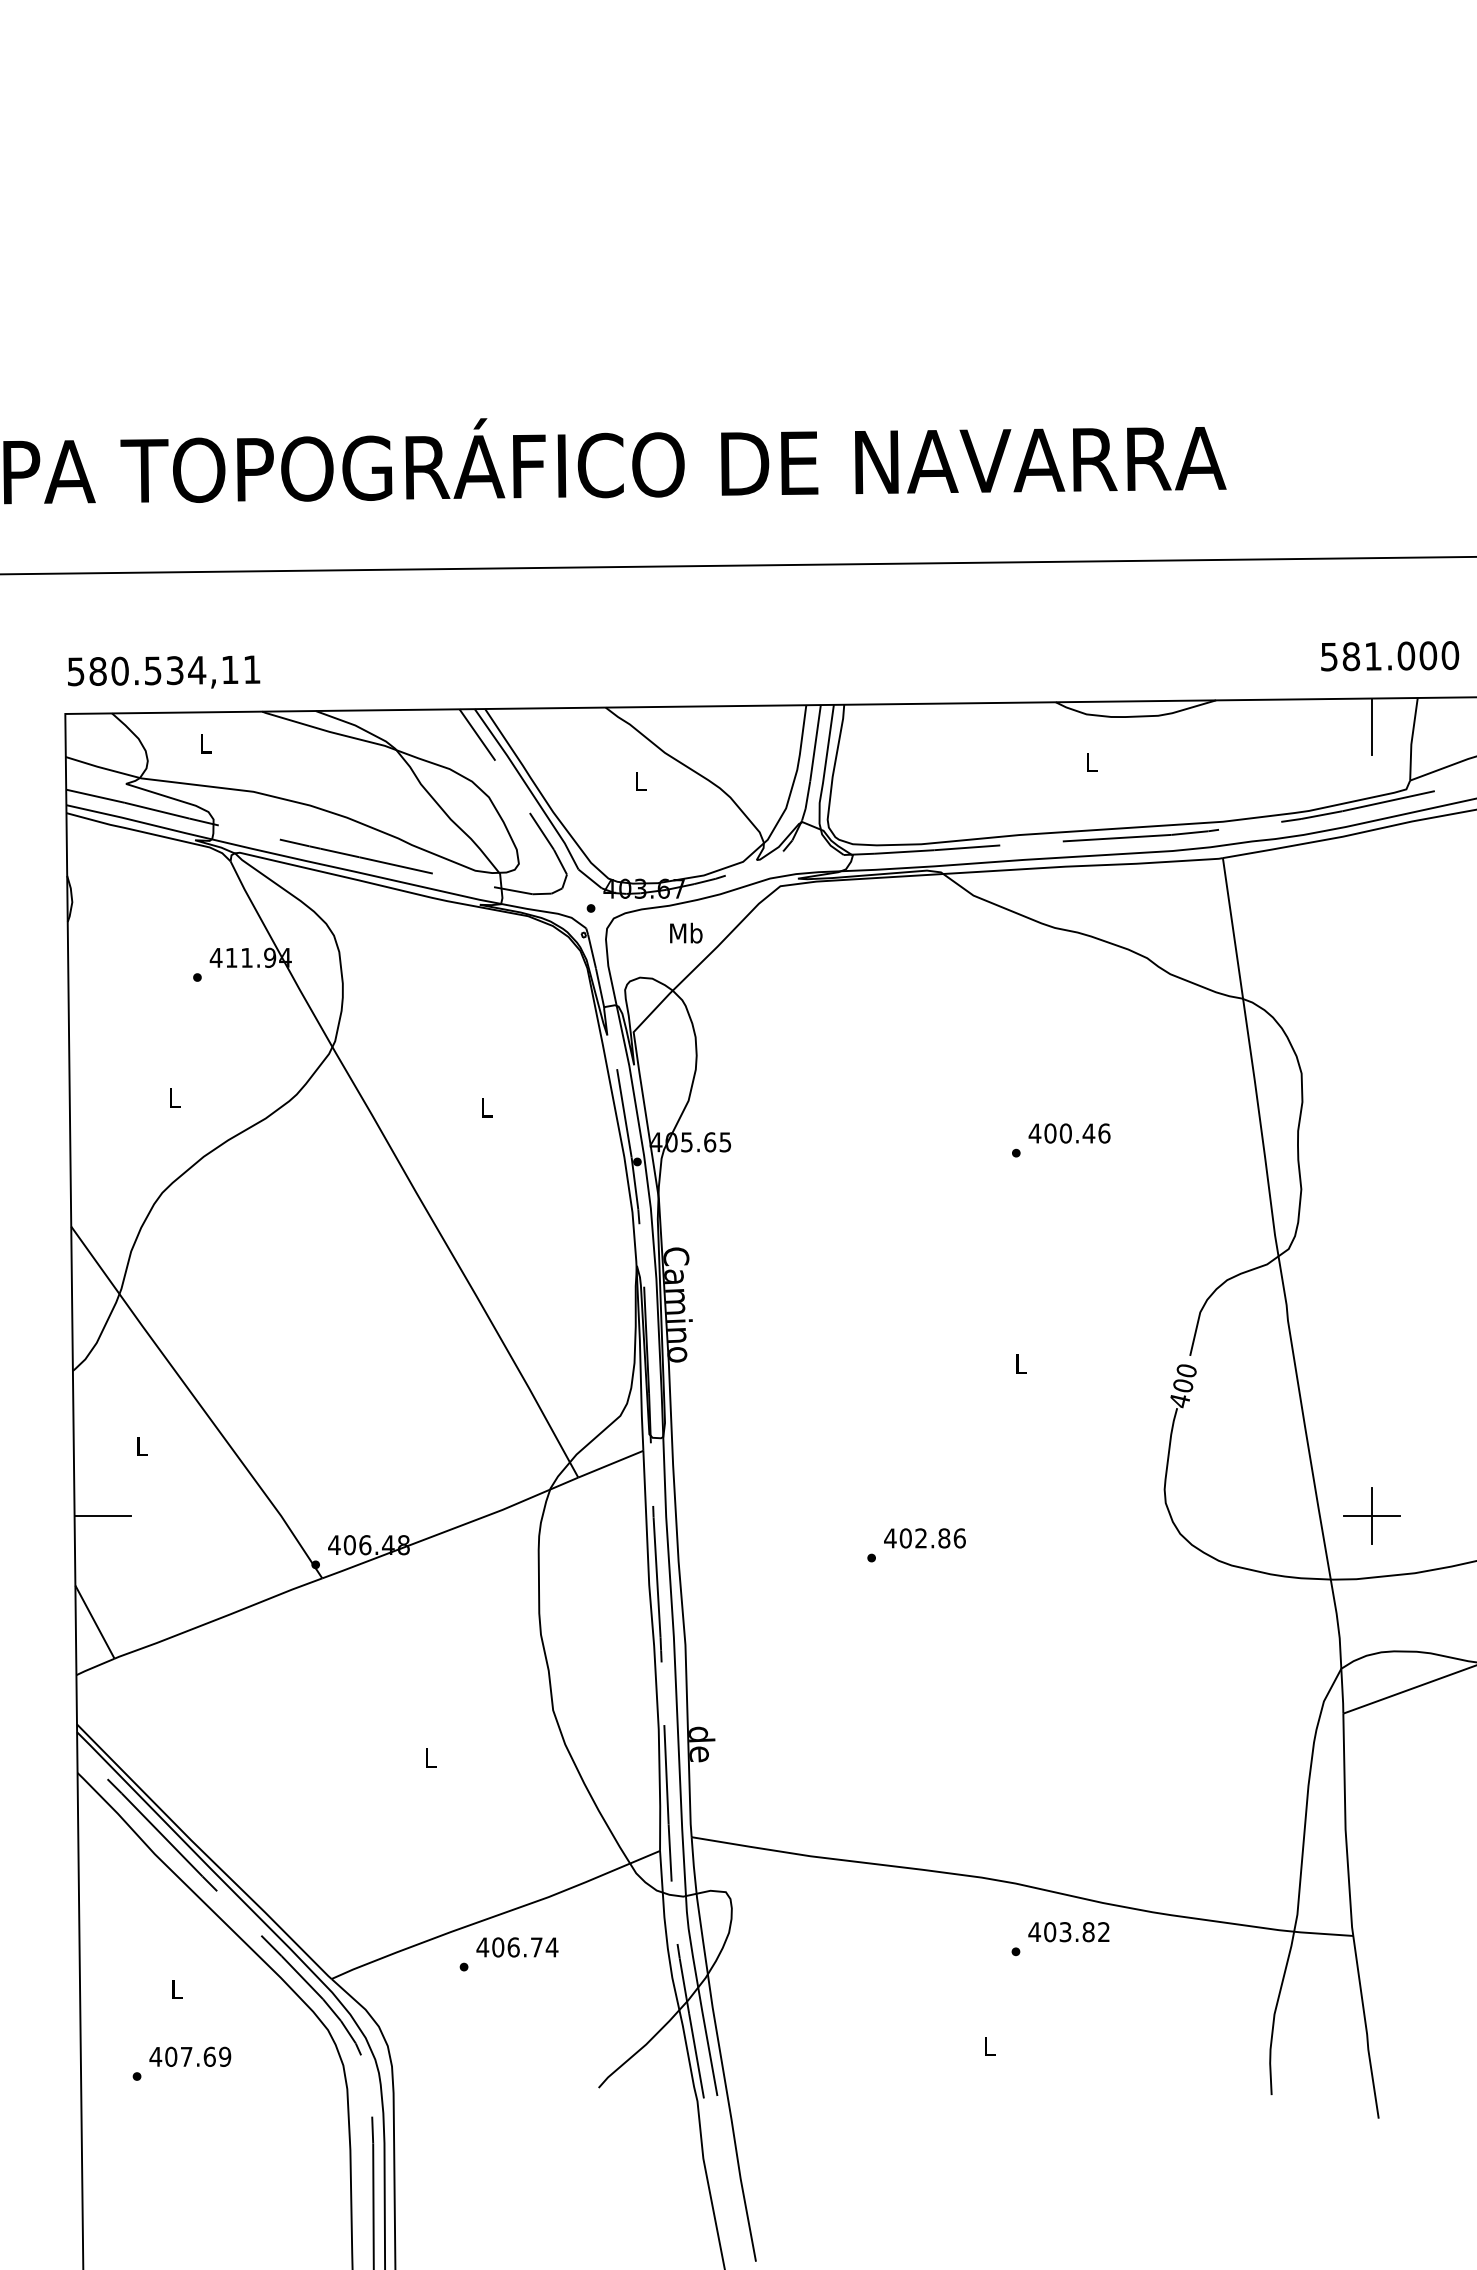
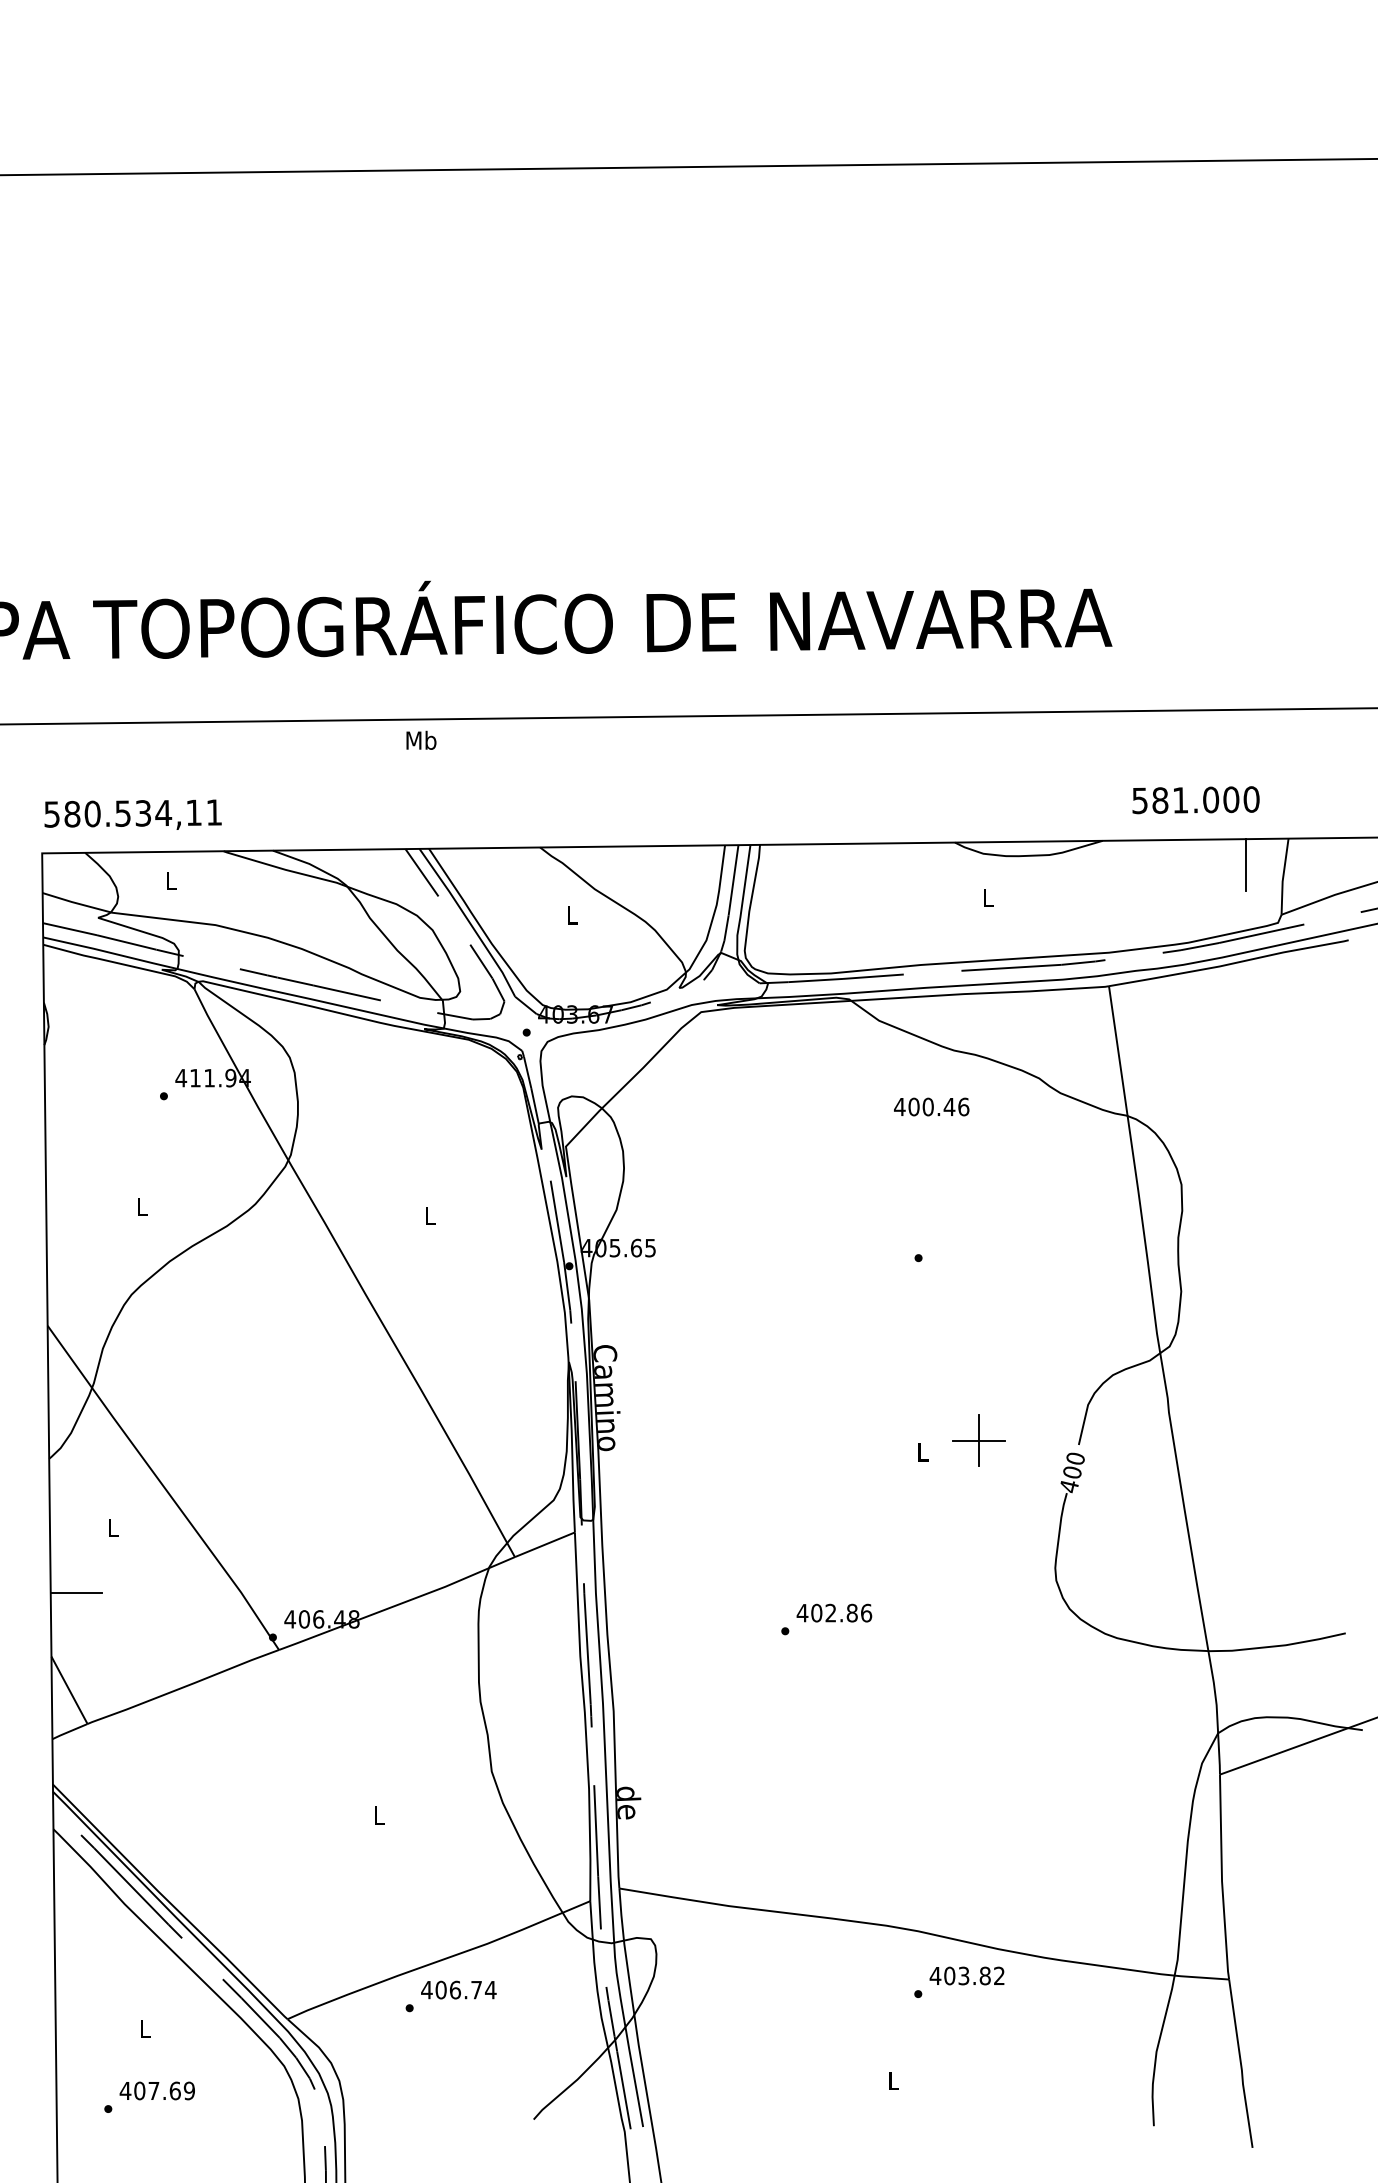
text: (1389, 656) -> (1195, 800), moved
text: (686, 932) -> (421, 739), moved
text: (1069, 1132) -> (931, 1106), moved
part: (1371, 1516) -> (978, 1440), moved

